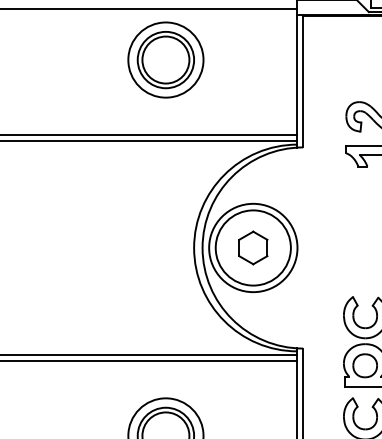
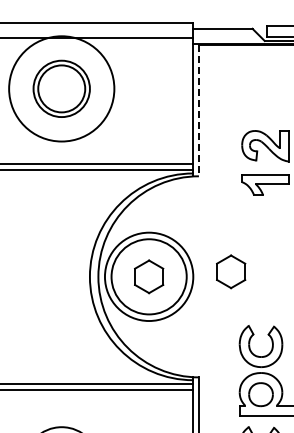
circle: (165, 59) -> (61, 88), size x1.4
line: (303, 81) -> (199, 110), solid -> dashed
part: (335, 242) -> (231, 271), added

